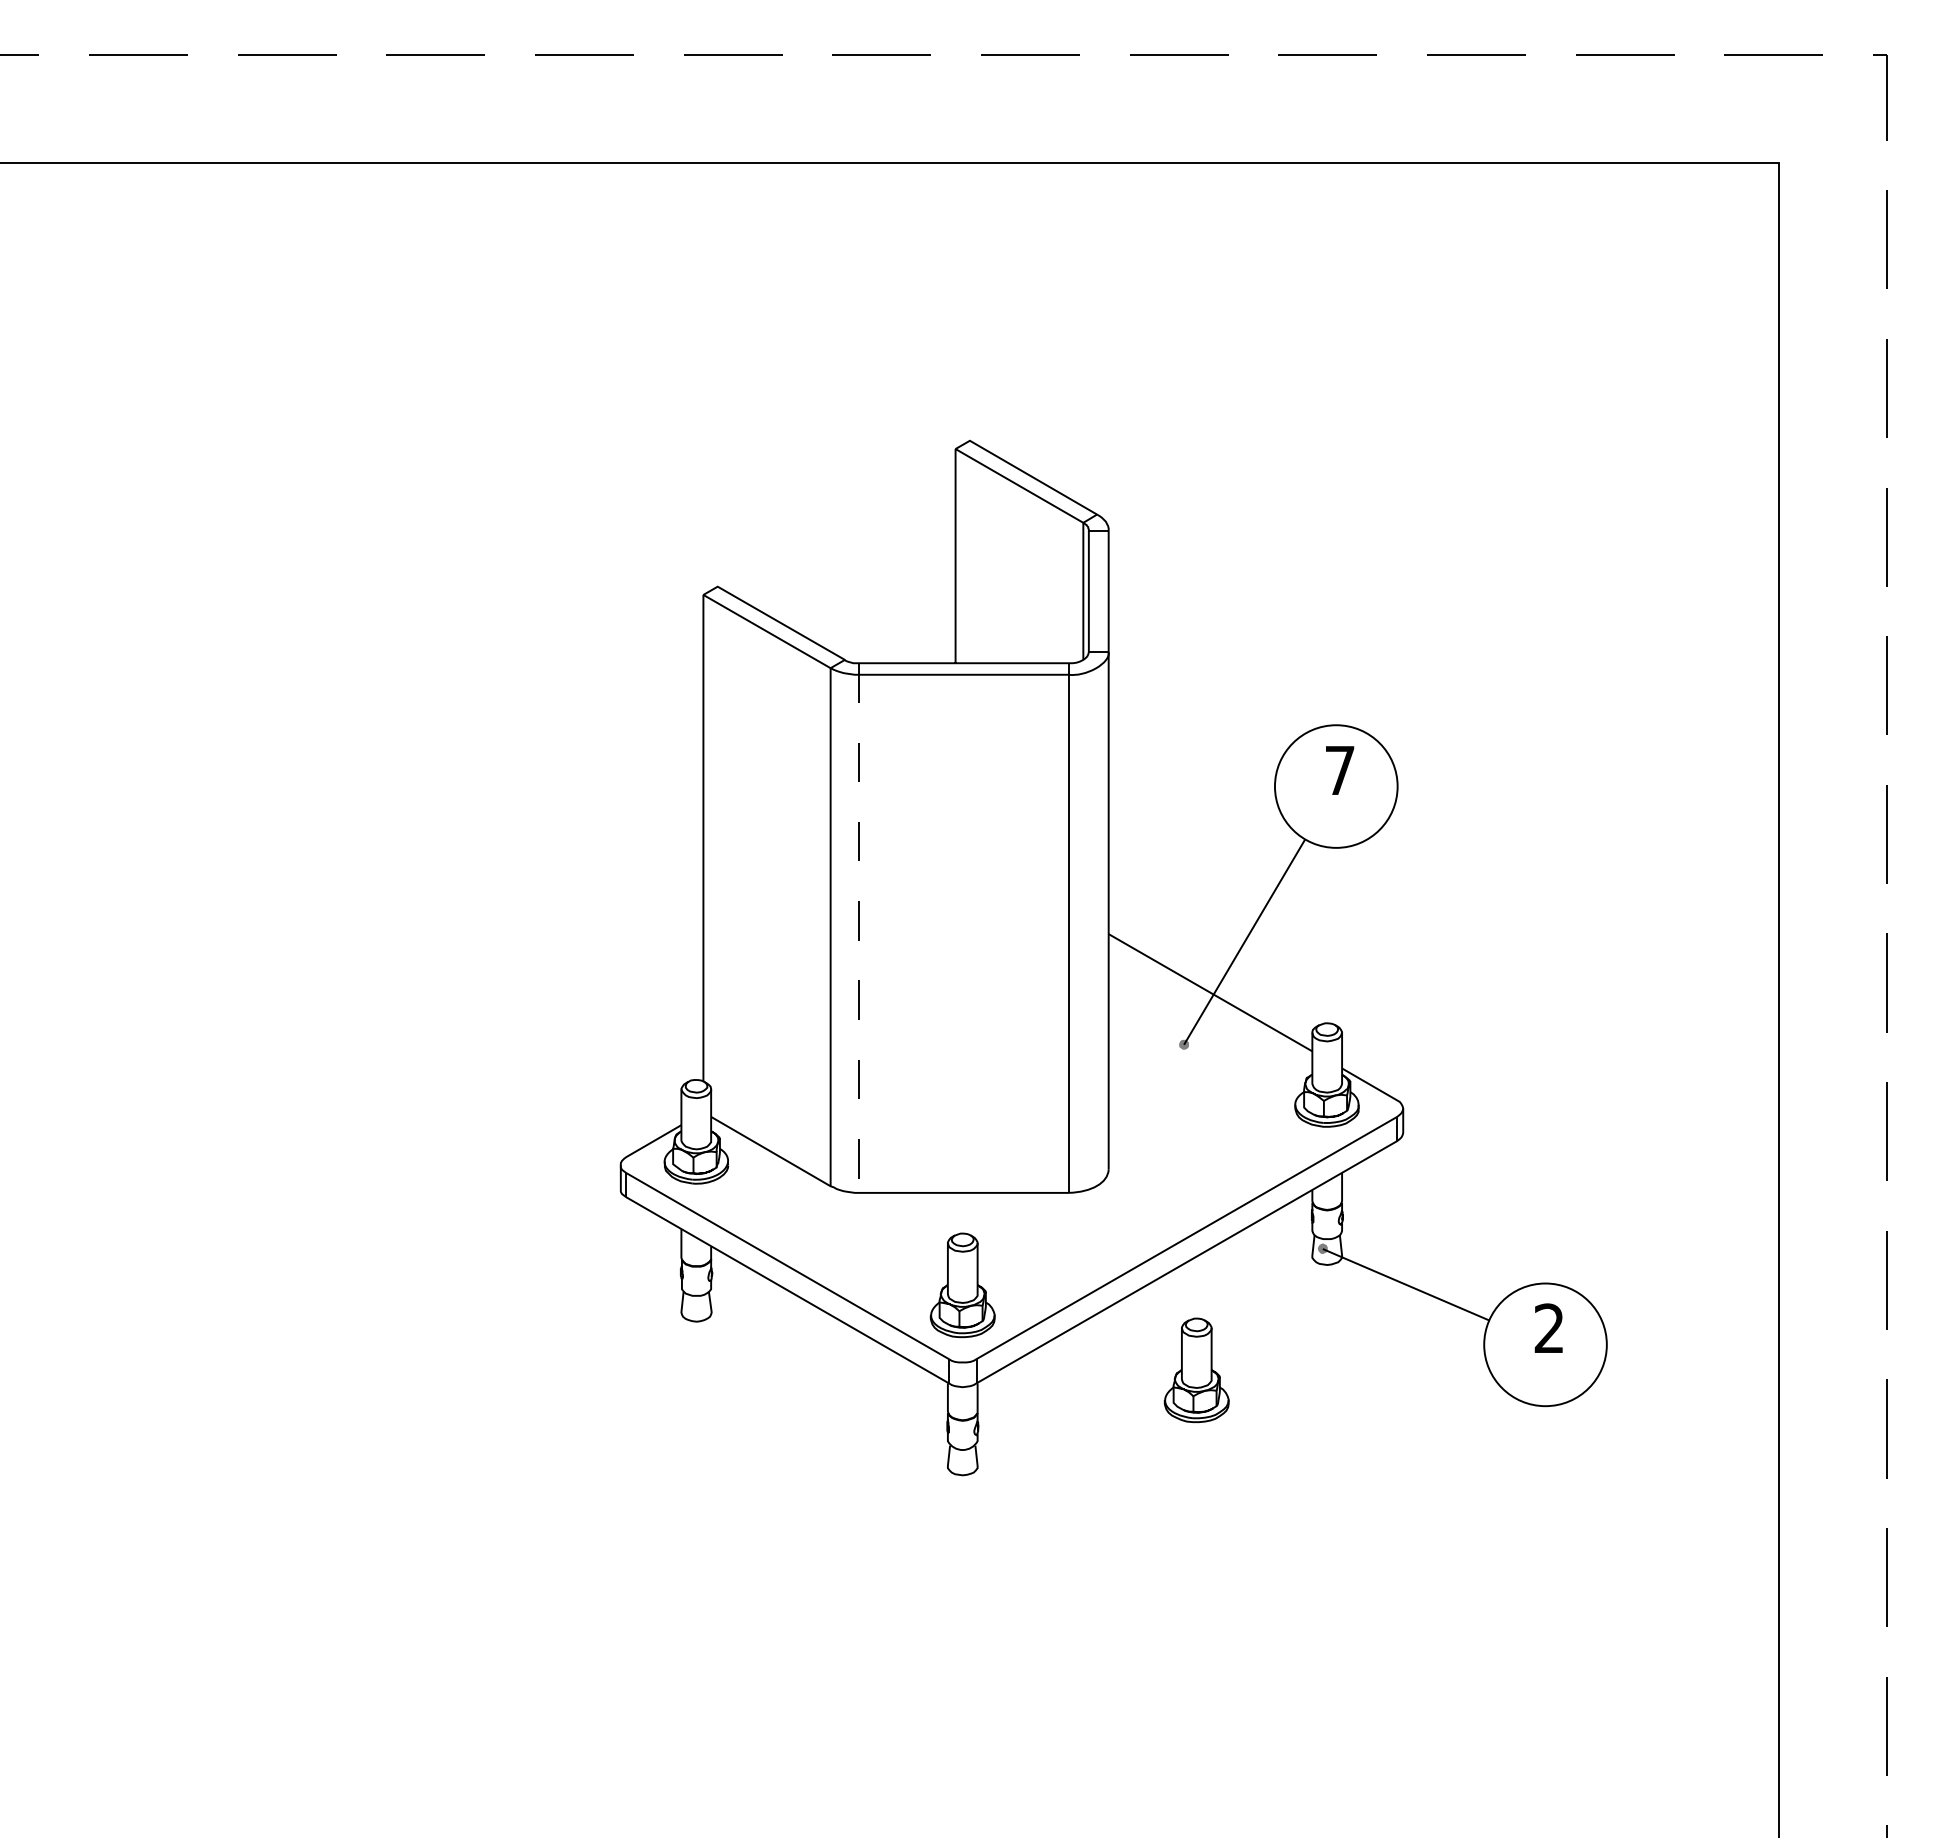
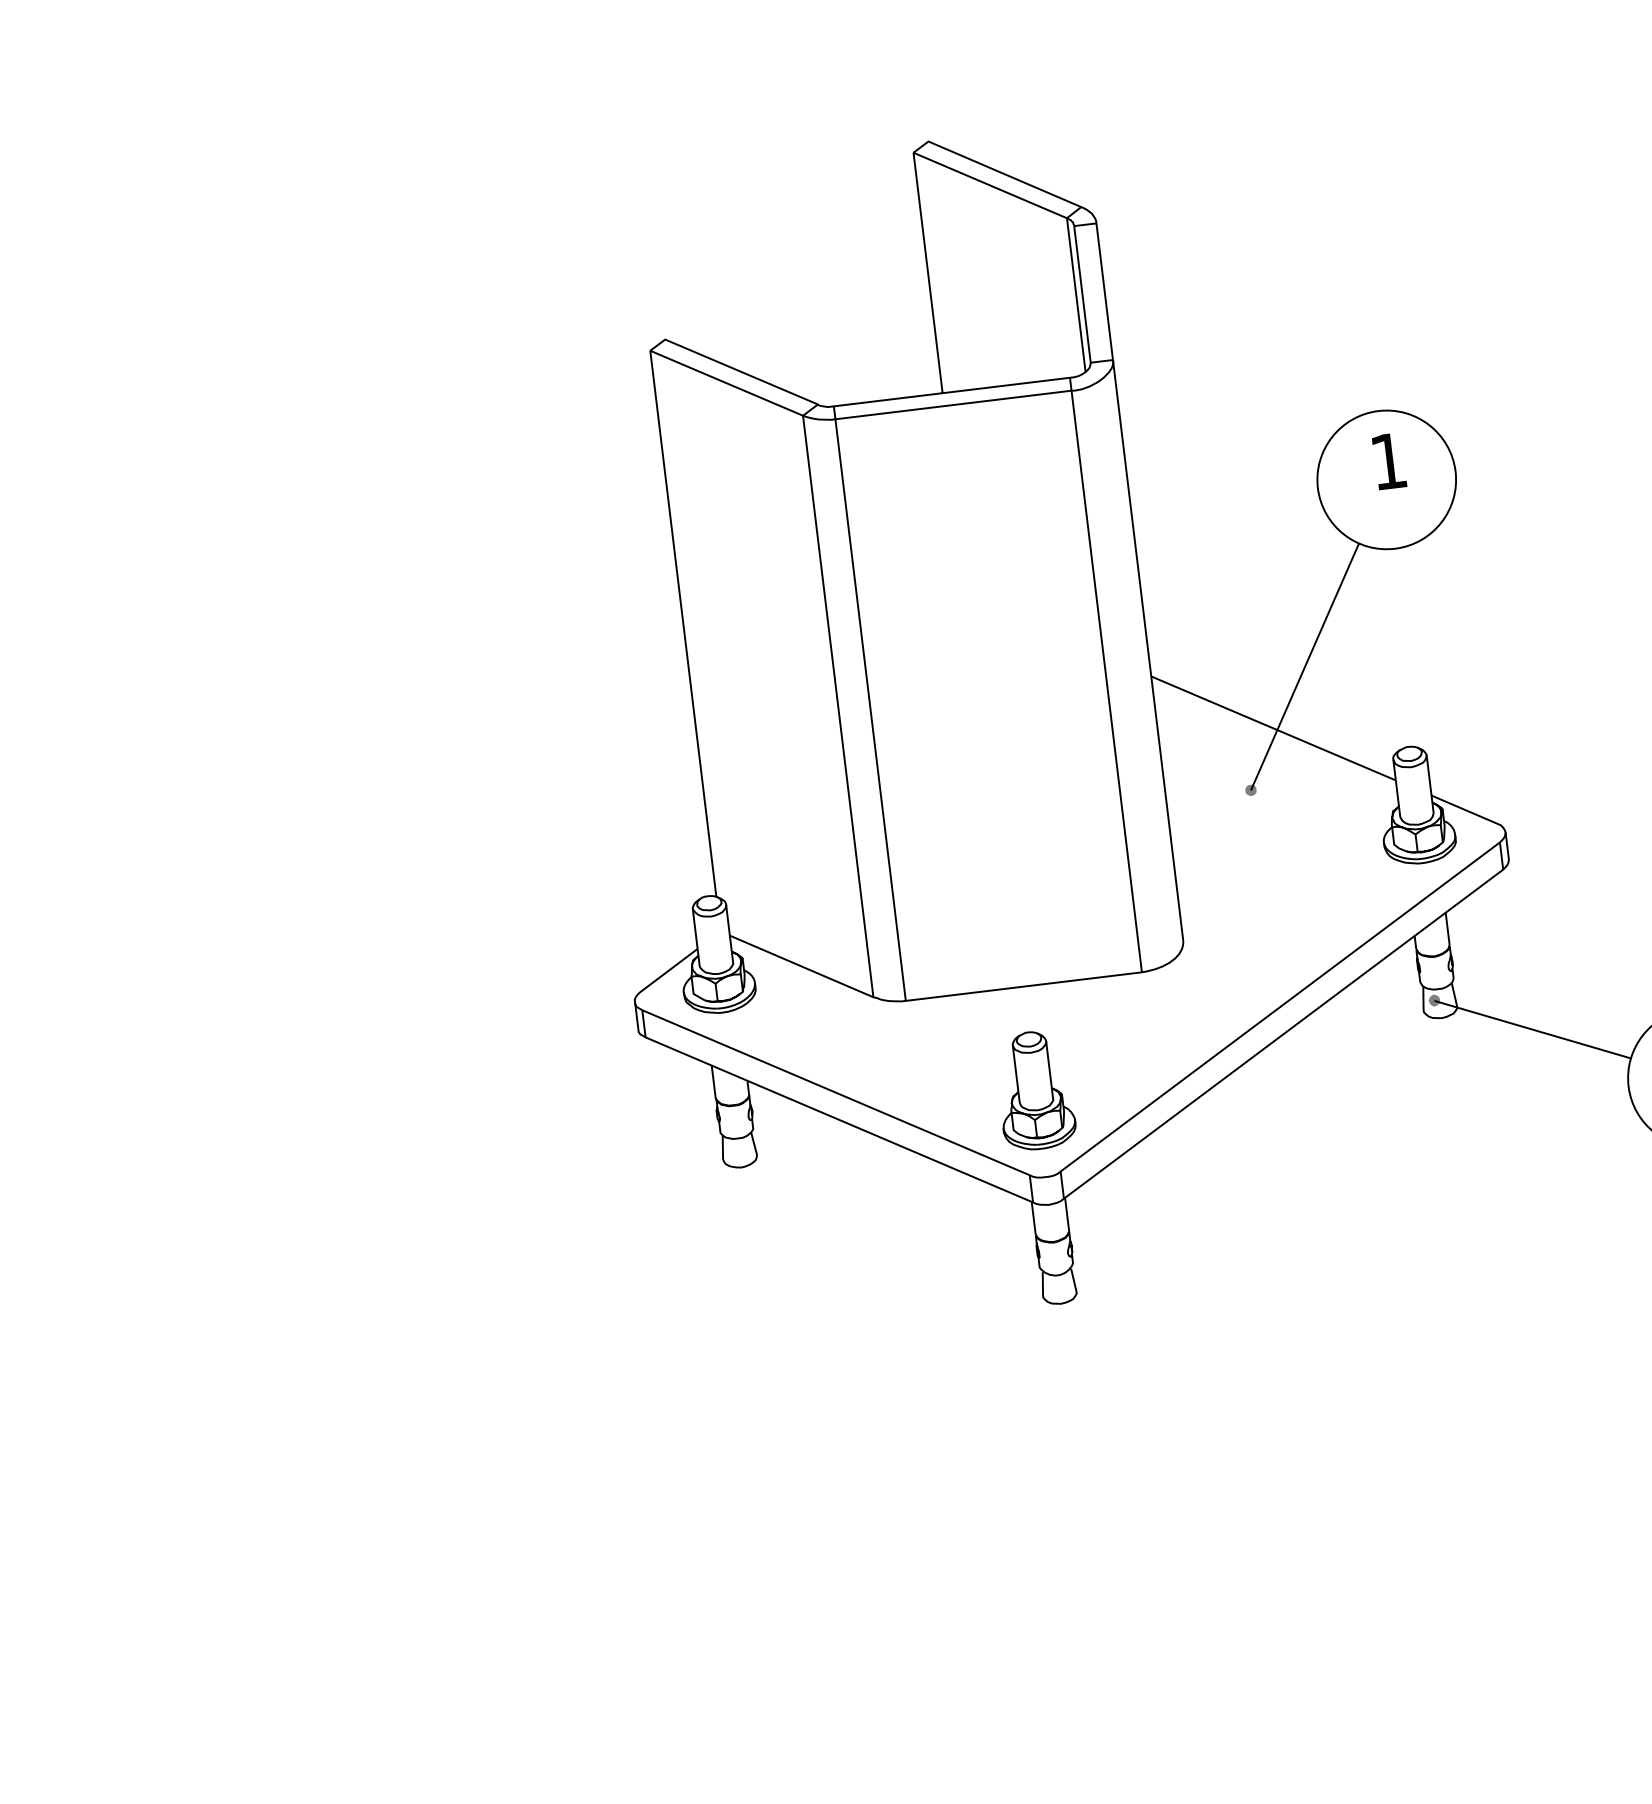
text: (1340, 770) -> (1389, 461), 7 -> 1
line: (858, 927) -> (869, 703), dashed -> solid
part: (1196, 1369) -> (1309, 1153), removed

